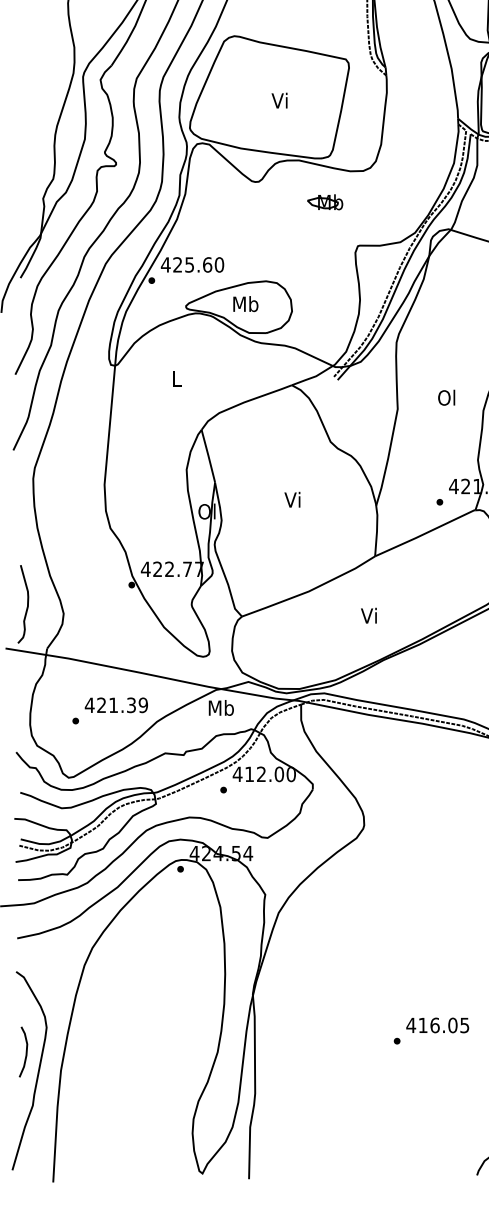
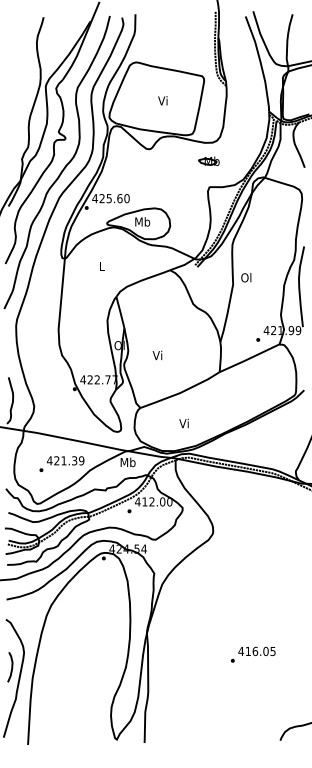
part: (324, 200) -> (208, 160), moved
text: (447, 397) -> (246, 277), moved
text: (292, 499) -> (157, 355), moved
text: (368, 615) -> (183, 423), moved

